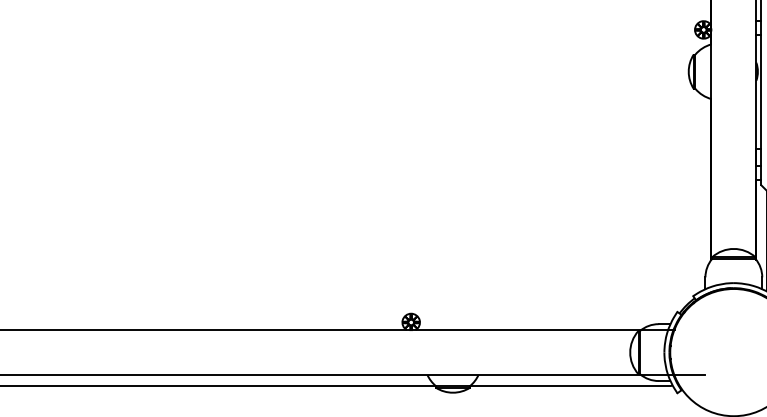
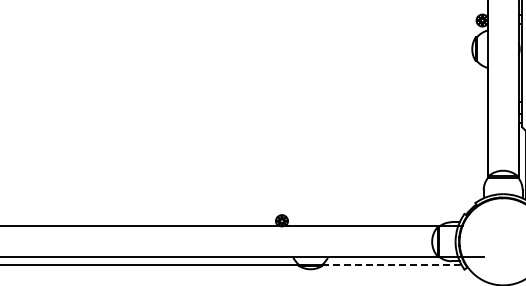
line: (570, 385) -> (391, 264), solid -> dashed

